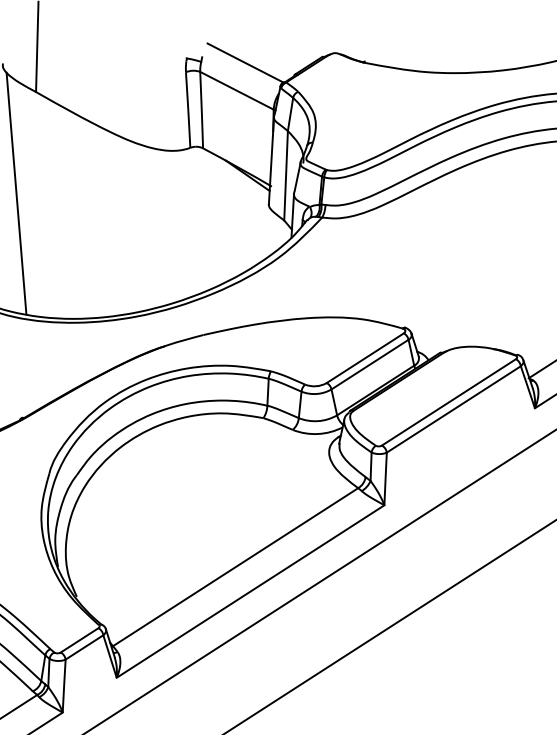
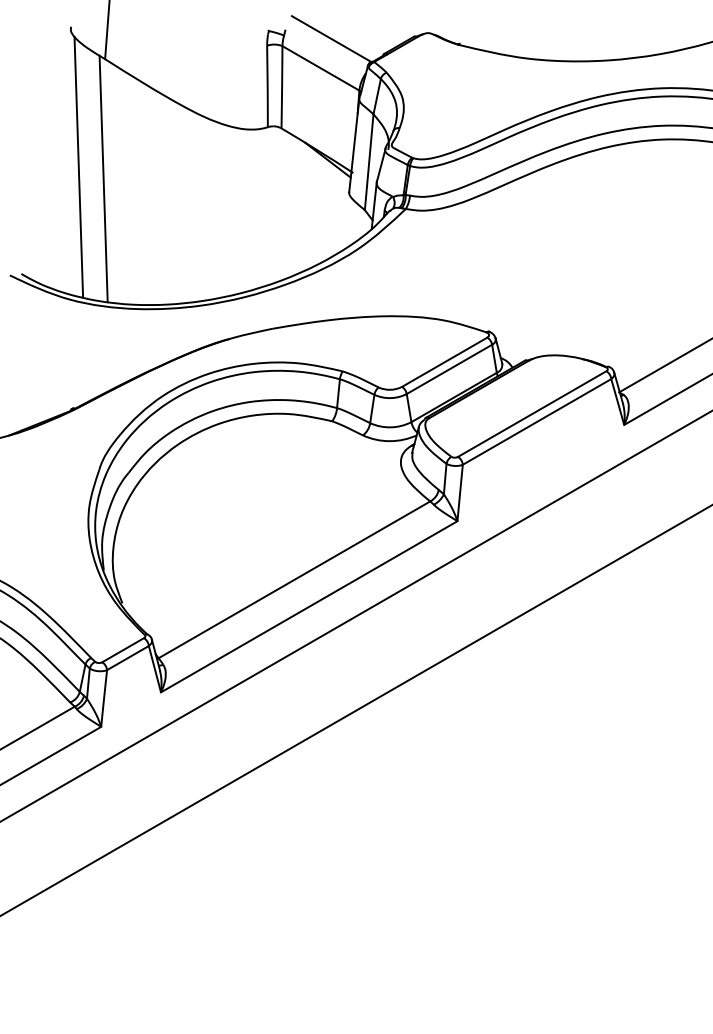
line: (39, 202) -> (103, 178), added

